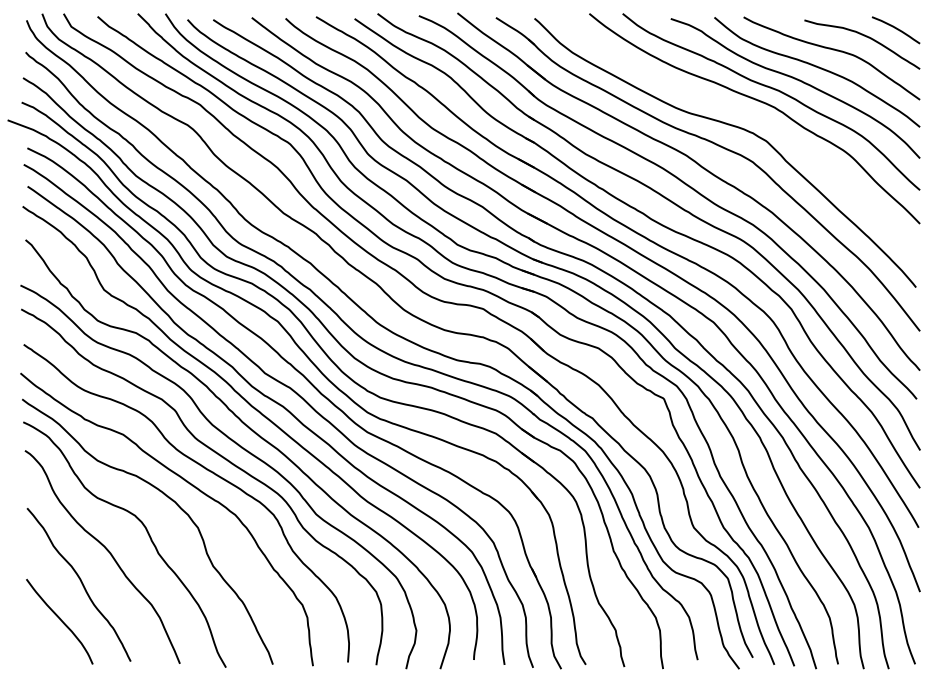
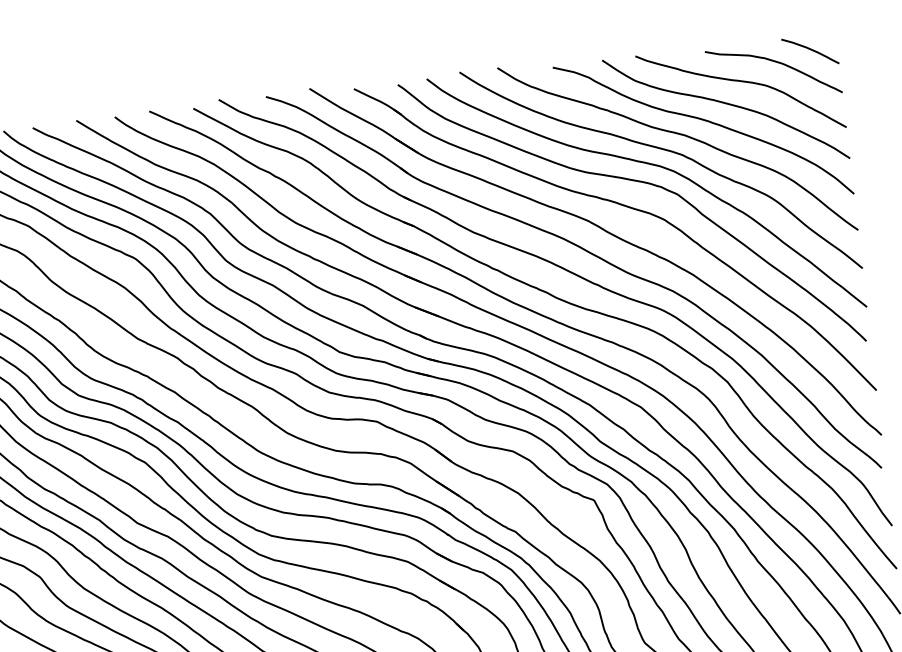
curve: (748, 114) -> (653, 166), added

